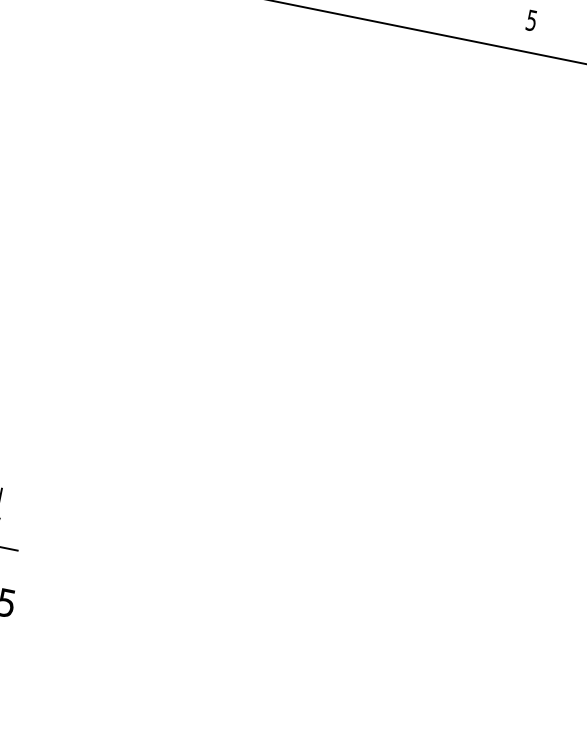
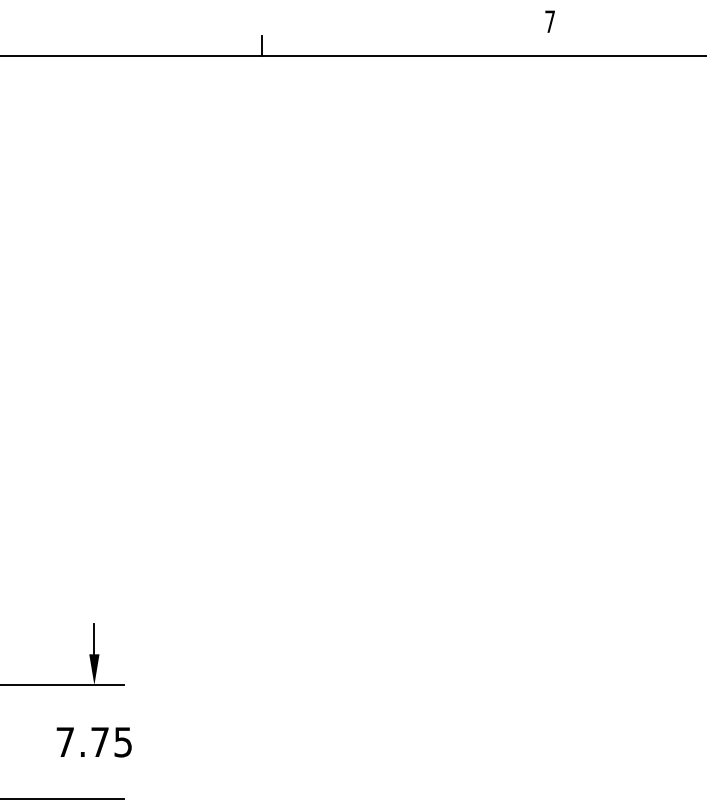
text: (531, 20) -> (549, 21), 5 -> 7

